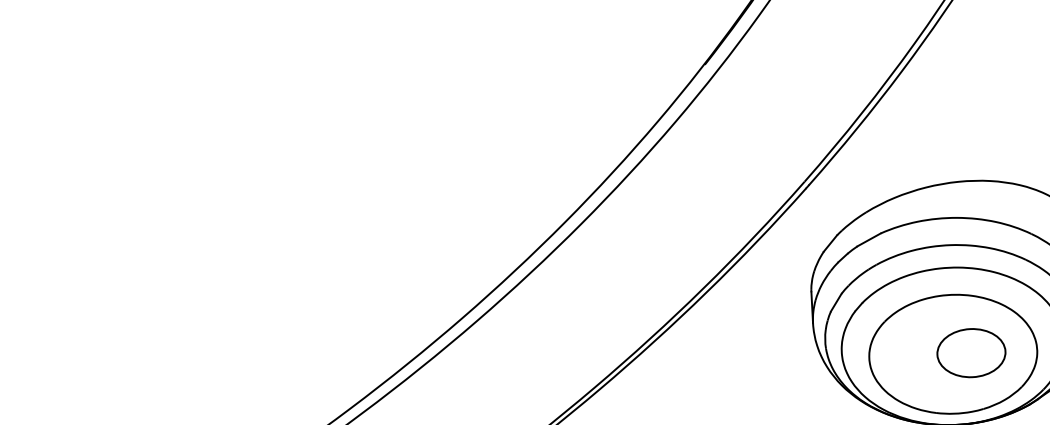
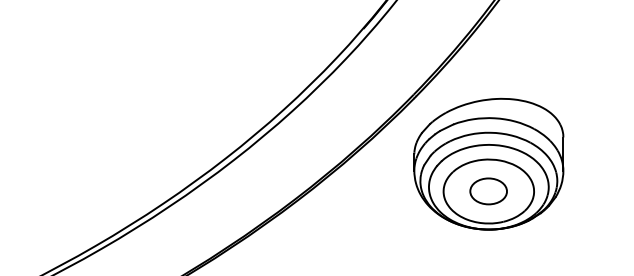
part: (971, 353) -> (488, 191), moved

